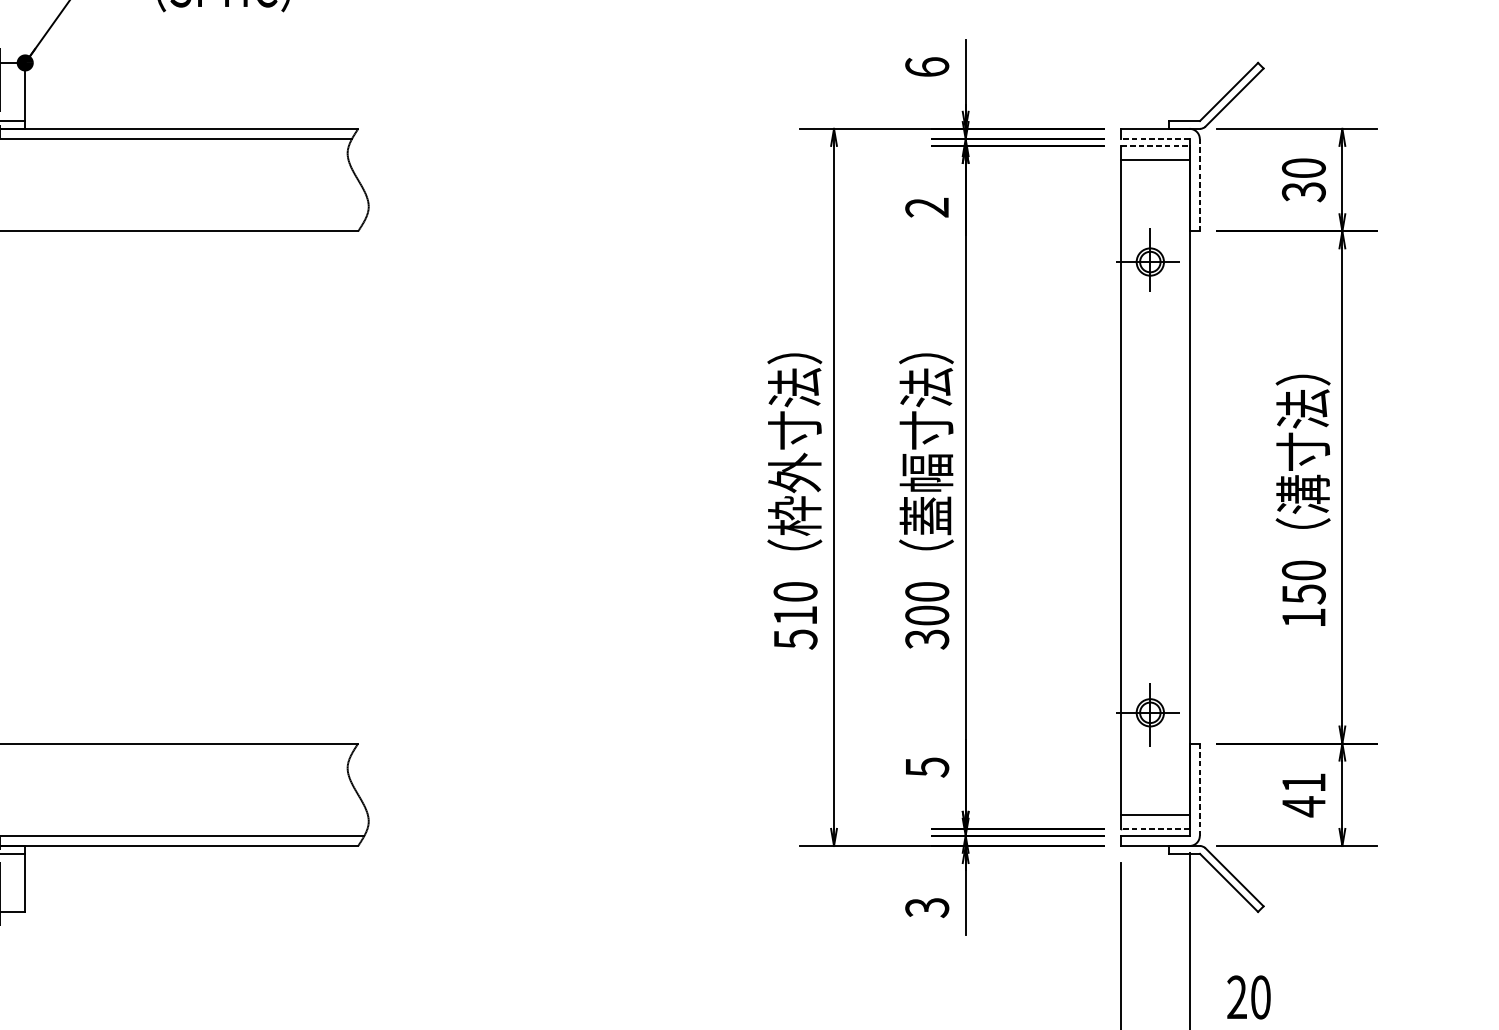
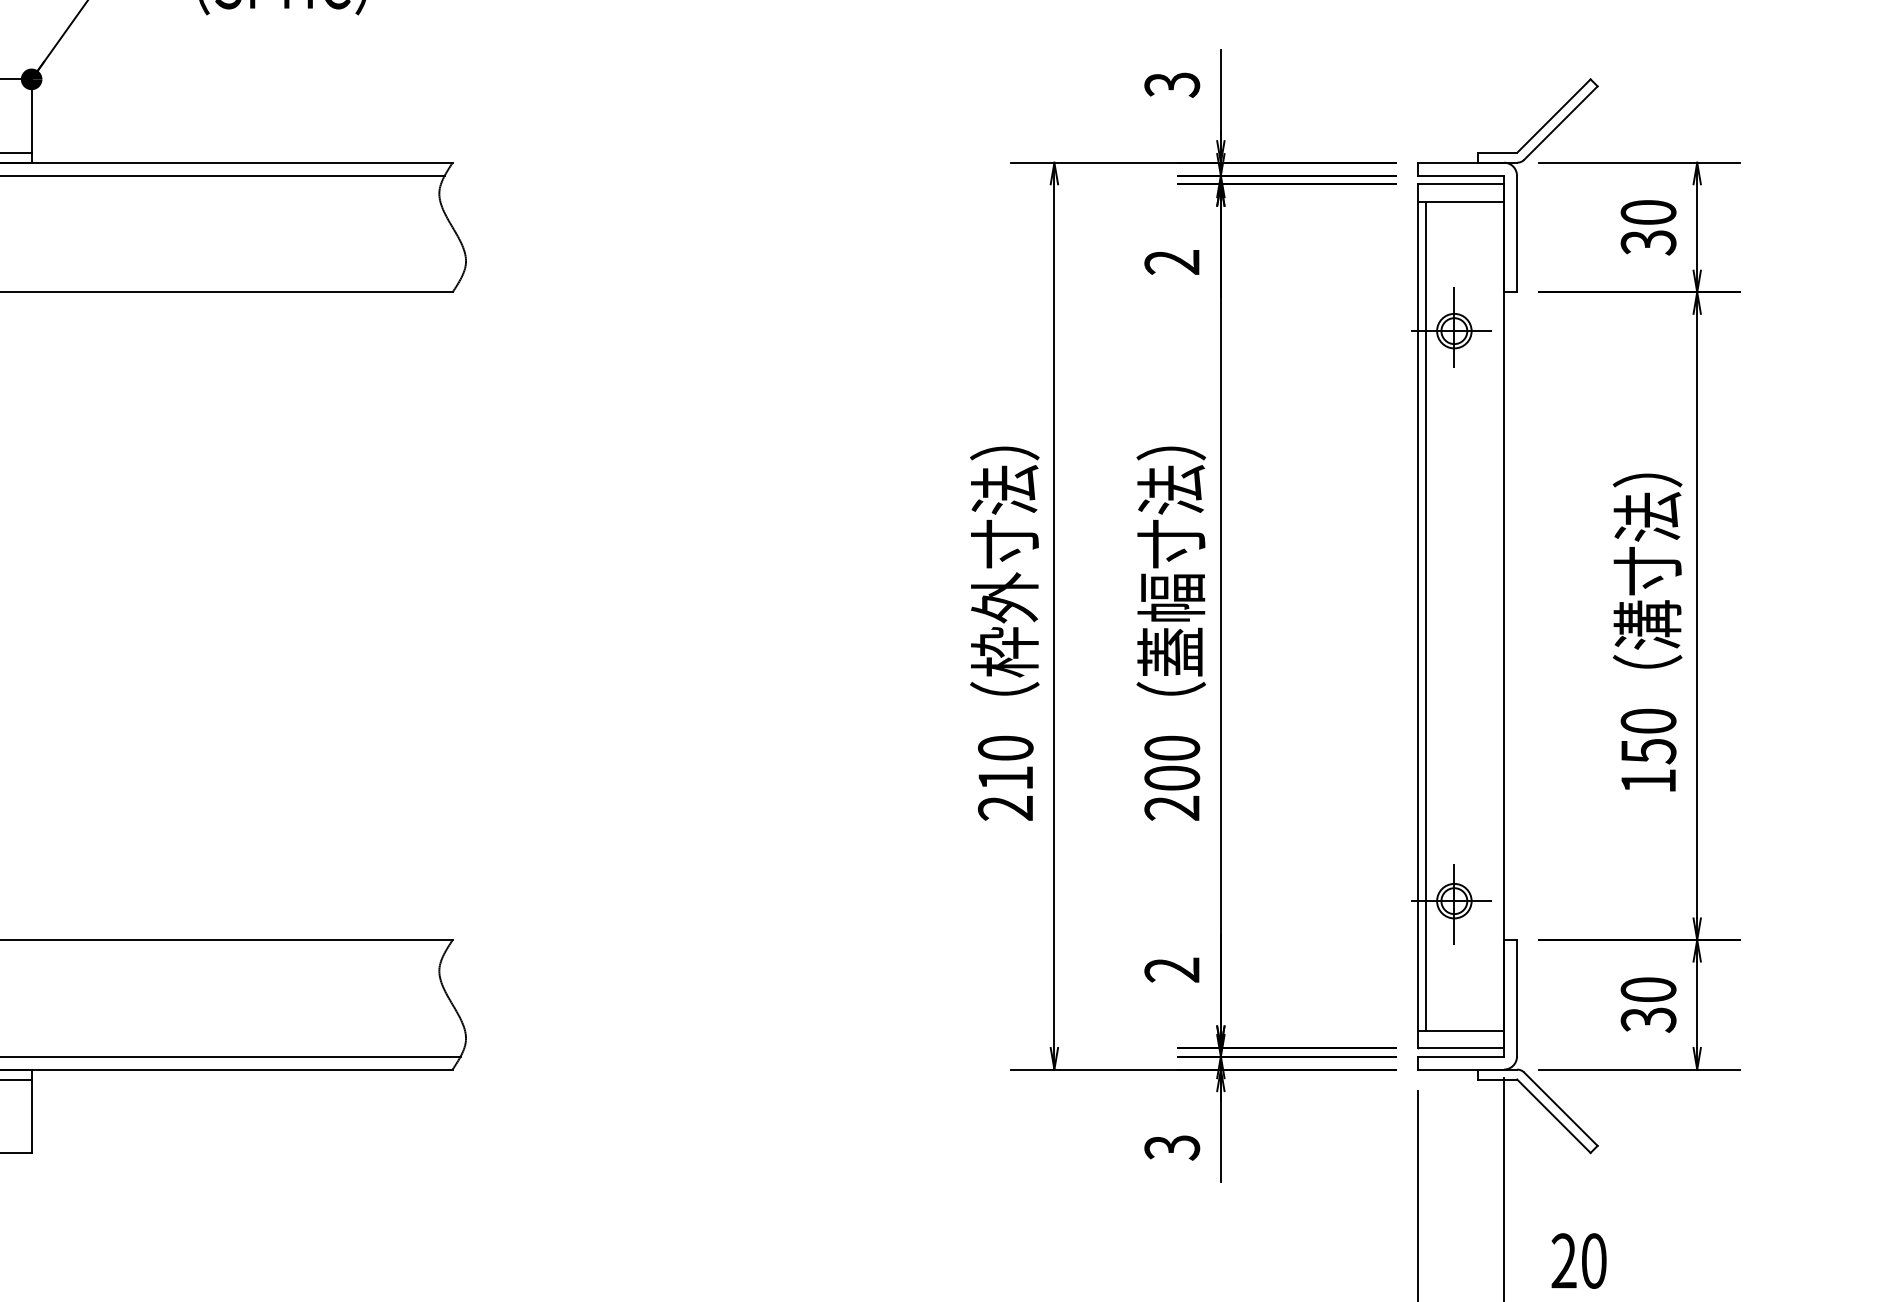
text: (927, 67) -> (1172, 84), 6 -> 3
line: (1155, 138) -> (1460, 175), dashed -> solid
line: (1155, 146) -> (1461, 184), dashed -> solid
line: (1199, 184) -> (1516, 233), dashed -> solid
line: (1128, 486) -> (1426, 615), added
text: (795, 639) -> (1005, 808), 510 -> 210
text: (927, 639) -> (1172, 808), 300 -> 200
text: (927, 767) -> (1172, 970), 5 -> 2
line: (1199, 789) -> (1516, 998), dashed -> solid
text: (1303, 795) -> (1648, 1005), 41 -> 30
line: (1155, 828) -> (1460, 1047), dashed -> solid

